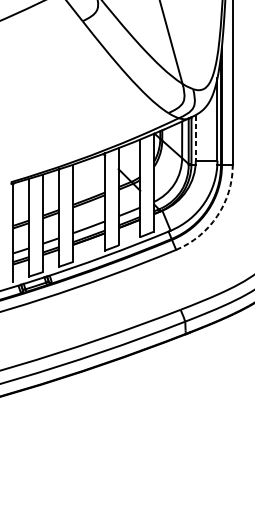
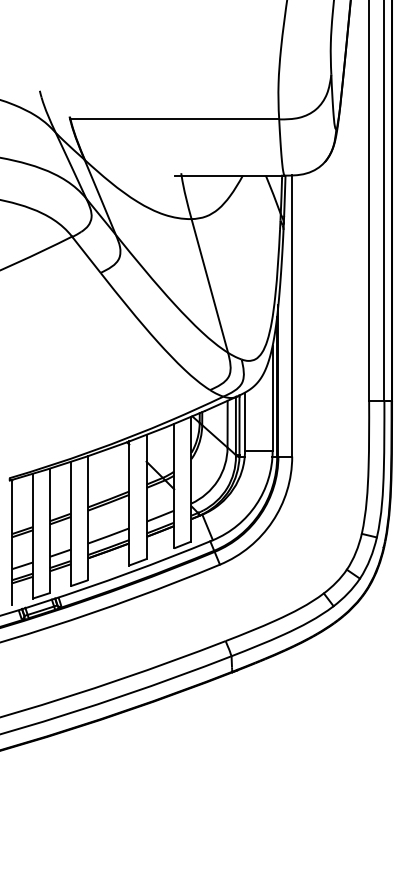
line: (196, 138) -> (245, 422), dashed -> solid
arc: (217, 216) -> (272, 521), dashed -> solid

